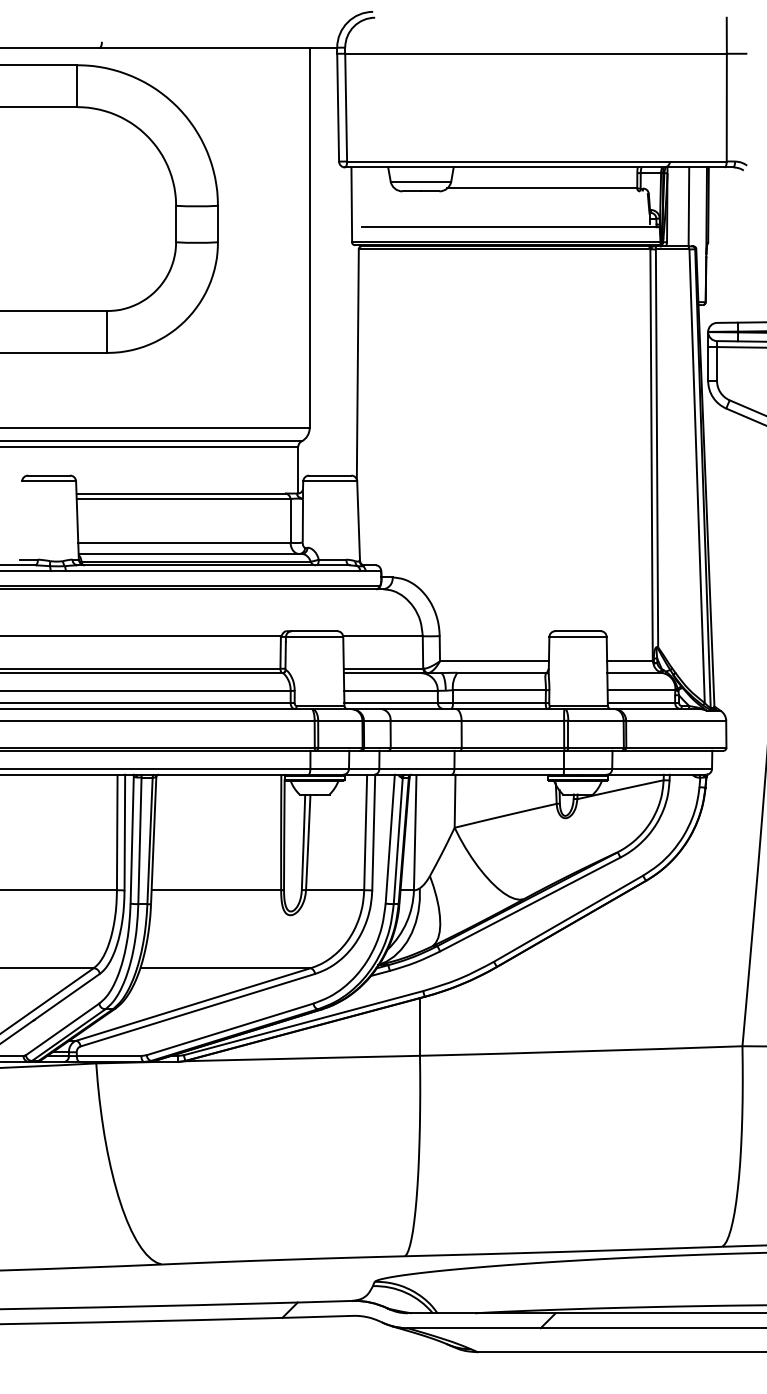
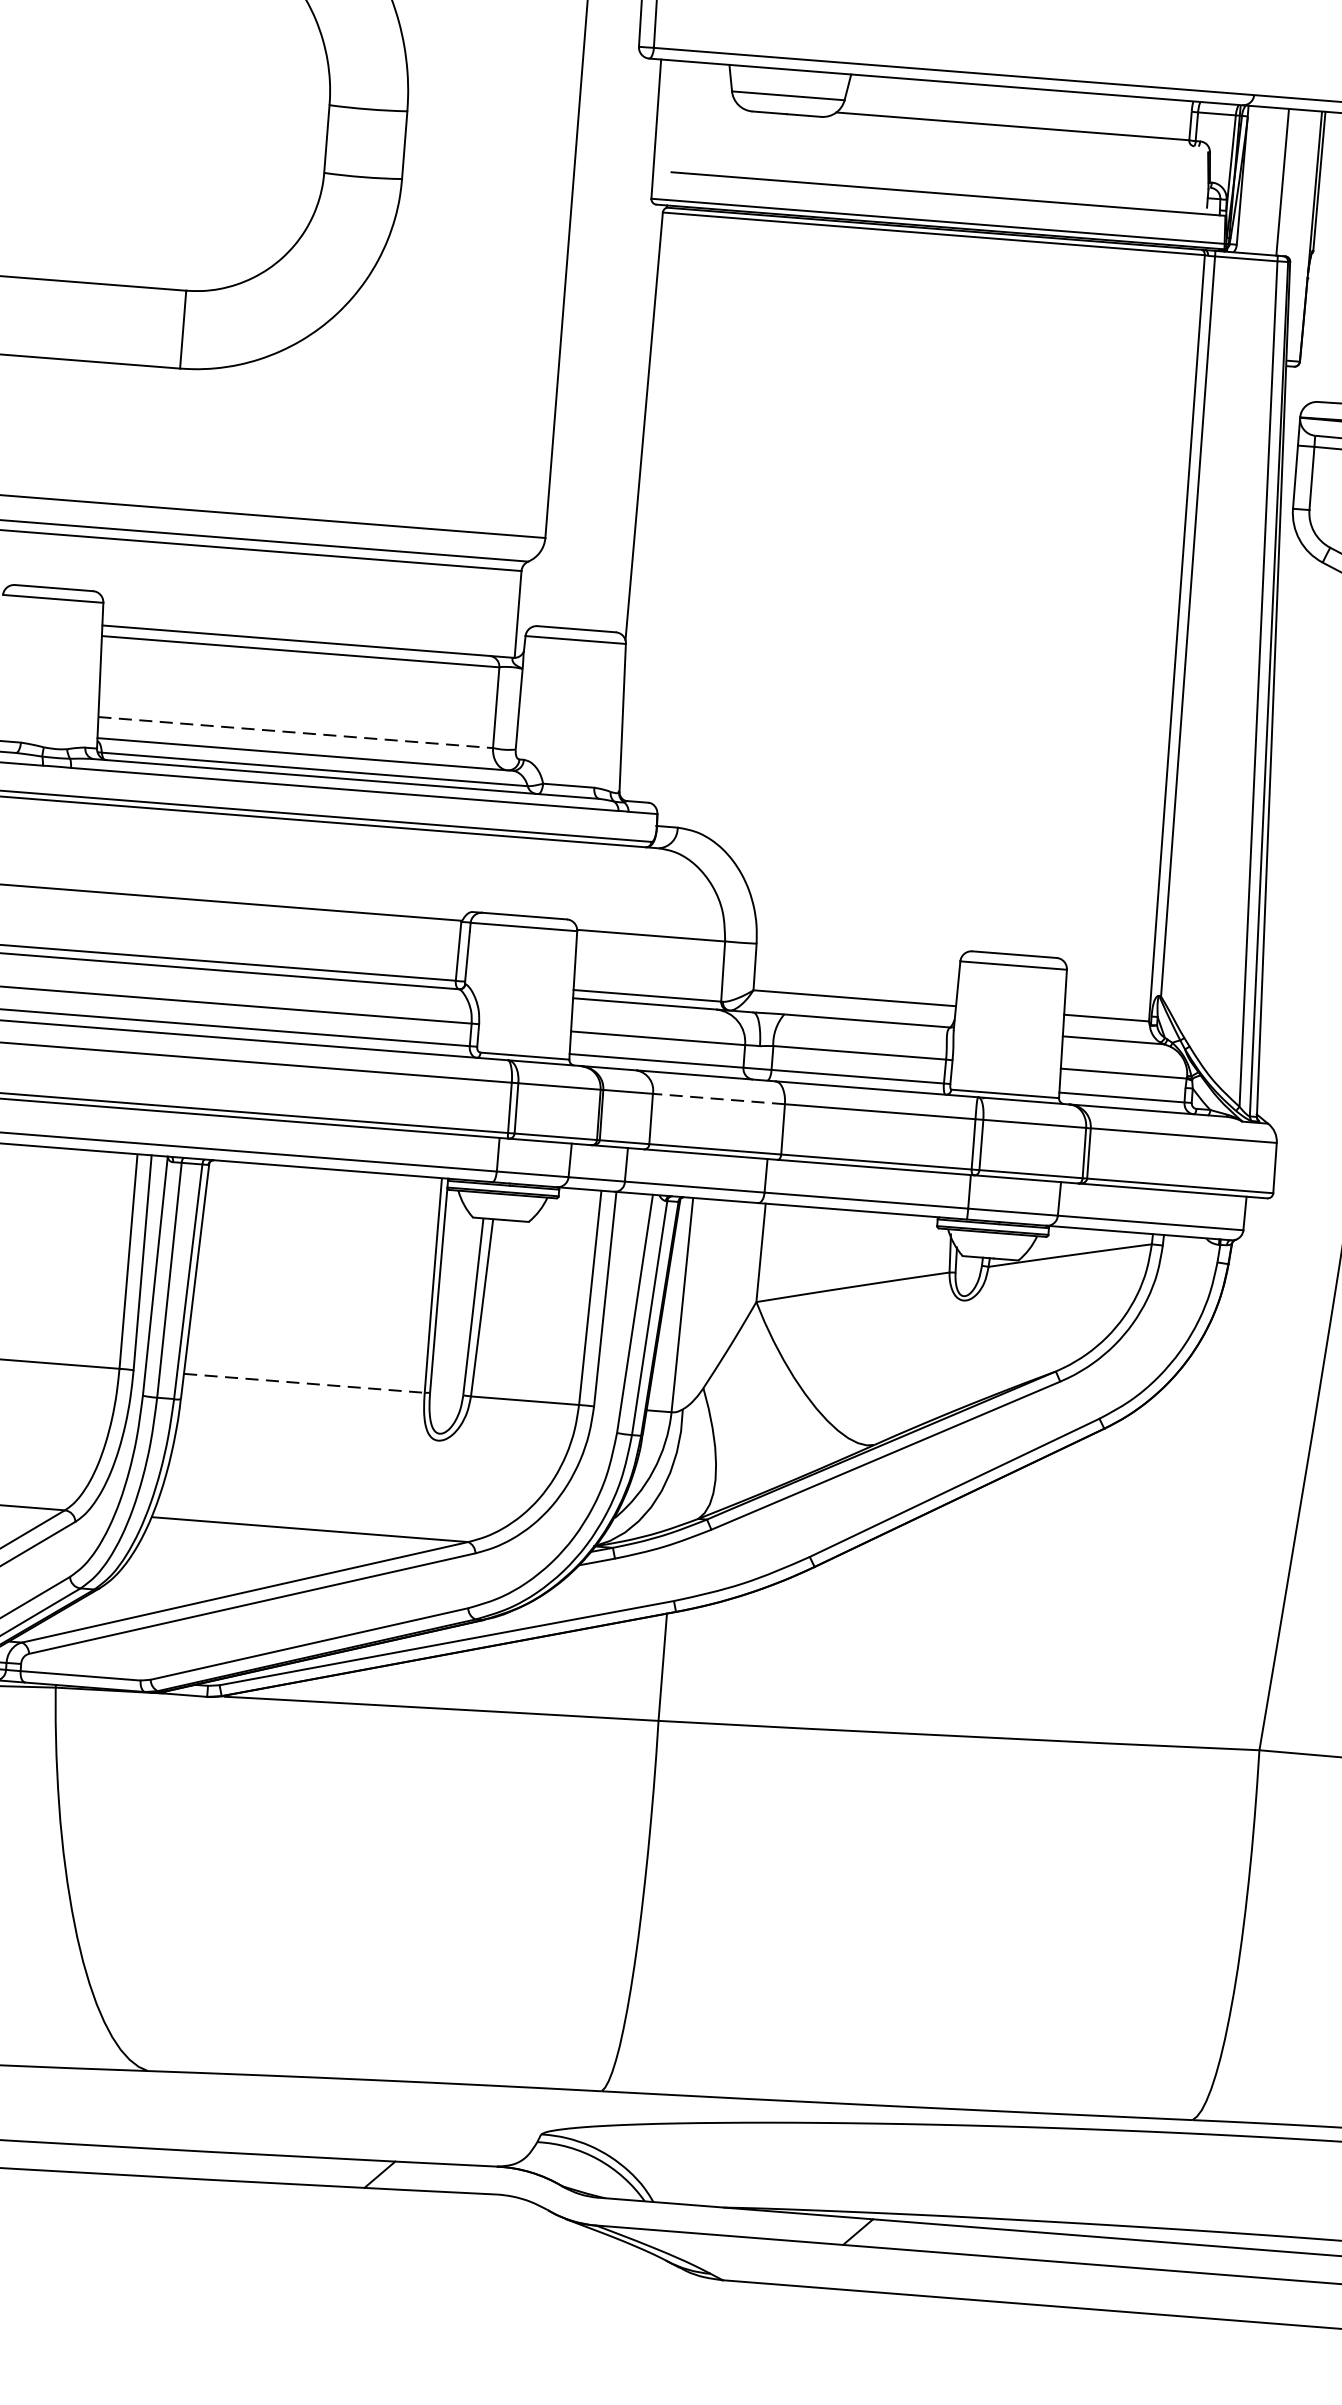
line: (184, 542) -> (295, 732), solid -> dashed
line: (426, 720) -> (719, 1098), solid -> dashed
line: (216, 890) -> (304, 1383), solid -> dashed

